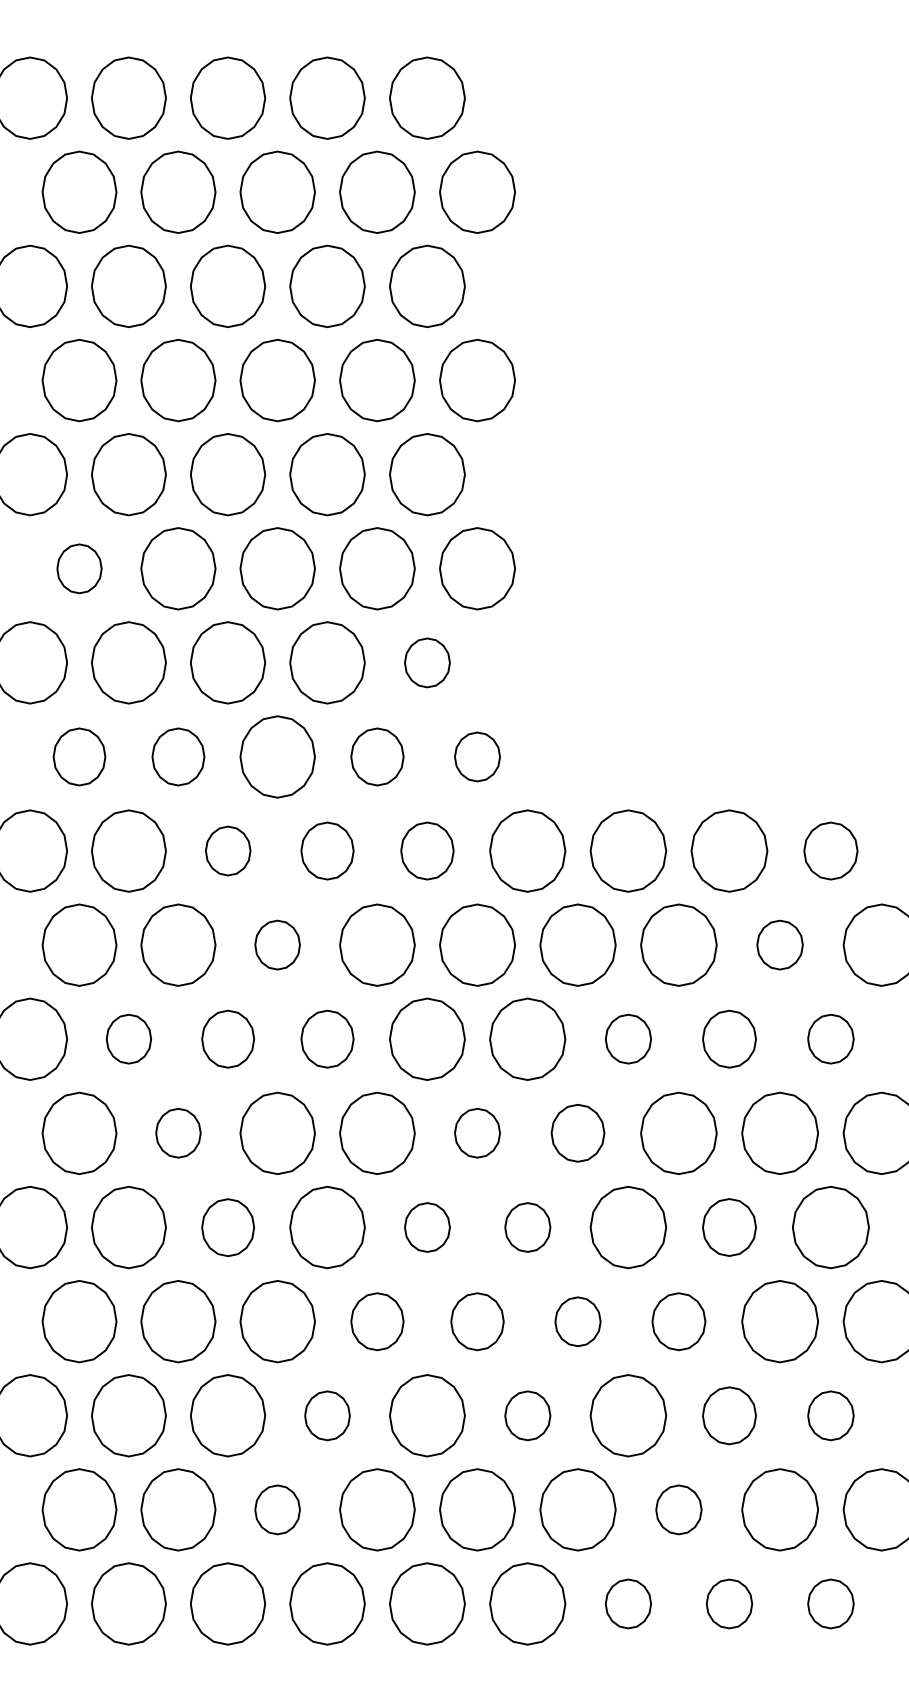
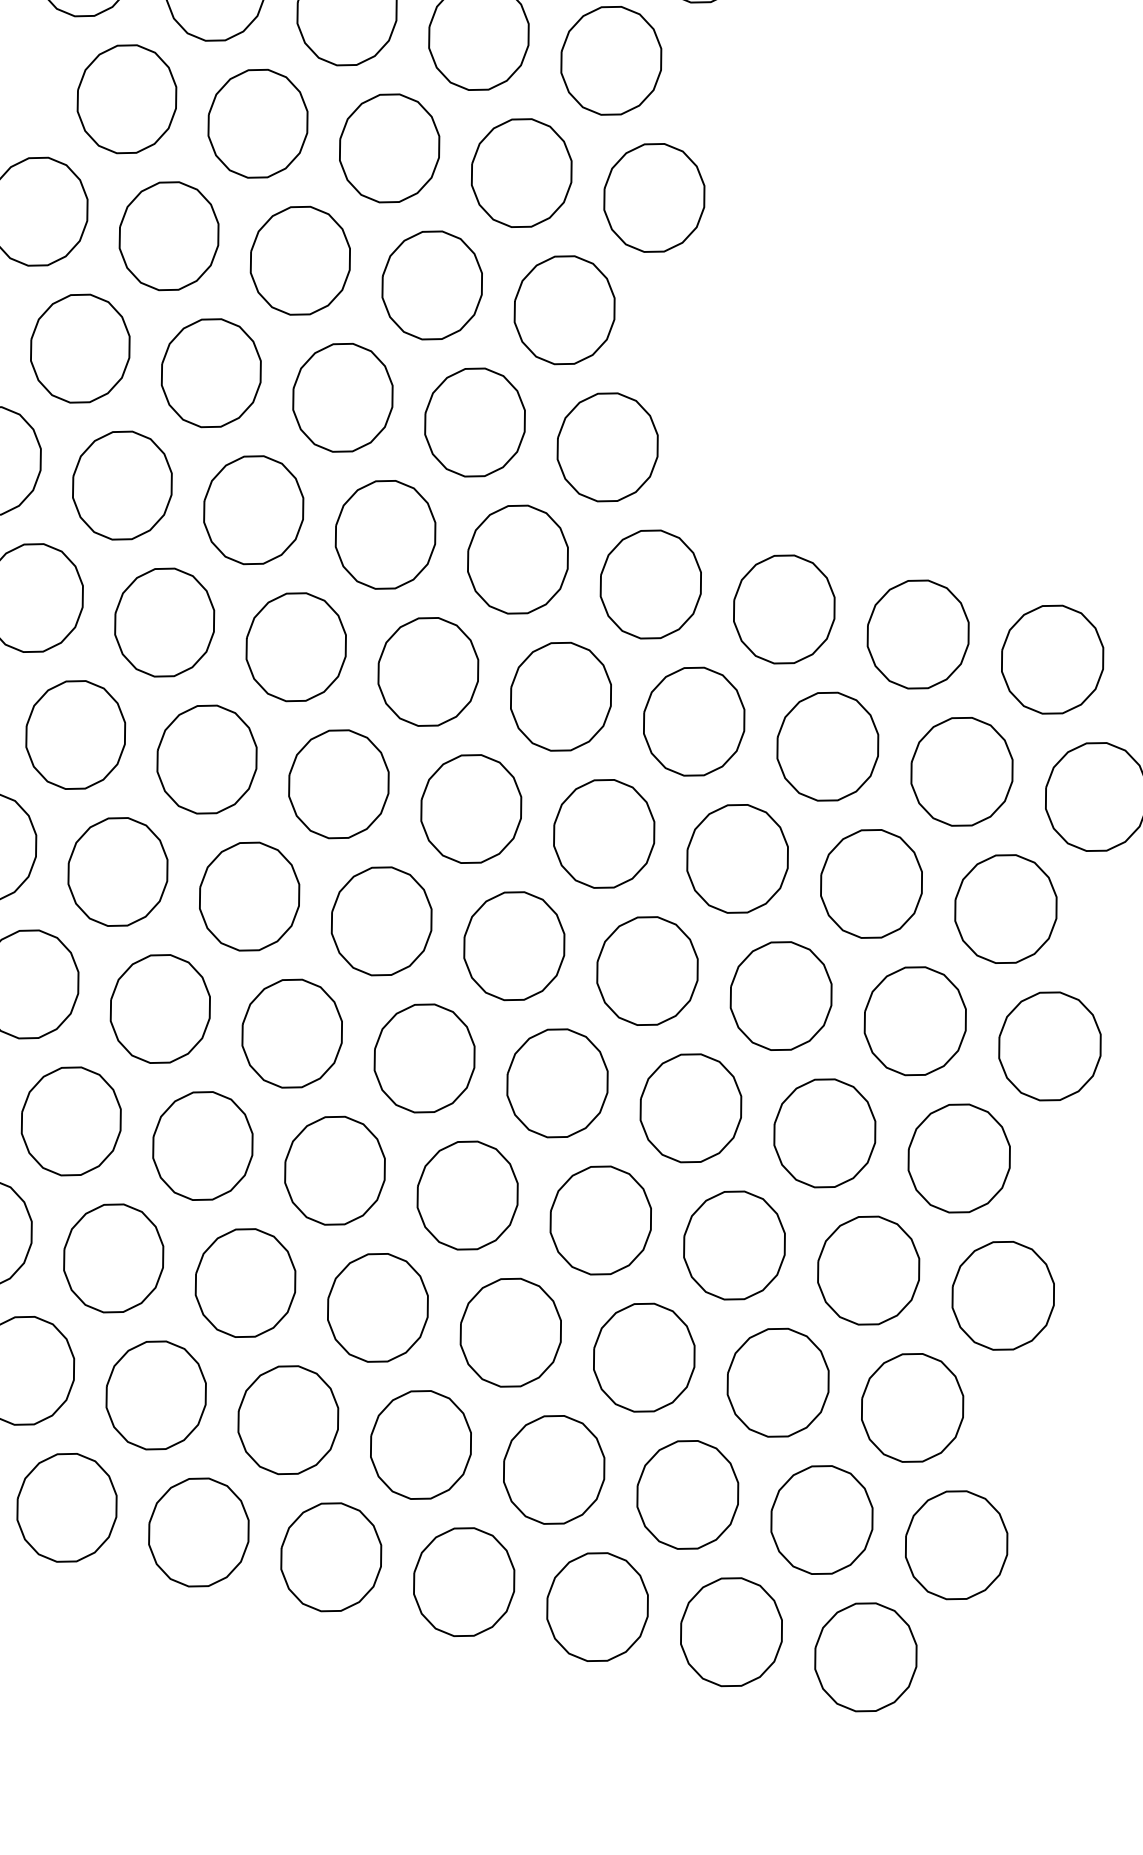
part: (79, 568) -> (127, 98), size x1.67
part: (427, 662) -> (564, 309), size x1.67
part: (79, 756) -> (80, 348), size x1.43
part: (178, 756) -> (211, 372), size x1.43
part: (377, 756) -> (475, 421), size x1.43
part: (477, 756) -> (607, 446), size x1.67
part: (228, 850) -> (254, 509), size x1.67
part: (327, 850) -> (385, 534), size x1.43
part: (427, 850) -> (518, 558), size x1.43
part: (830, 850) -> (1052, 658), size x1.43
part: (277, 944) -> (296, 646), size x1.67
part: (779, 944) -> (961, 770), size x1.67
part: (128, 1038) -> (75, 733), size x1.67
part: (228, 1038) -> (207, 758), size x1.43
part: (327, 1038) -> (339, 783), size x1.43
part: (628, 1038) -> (737, 857), size x1.67
part: (729, 1038) -> (871, 882), size x1.43
part: (830, 1038) -> (1005, 907), size x1.67
part: (178, 1132) -> (118, 870), size x1.67
part: (477, 1132) -> (514, 944), size x1.67
part: (577, 1132) -> (647, 969), size x1.43
part: (228, 1227) -> (161, 1009), size x1.43
part: (427, 1227) -> (424, 1058), size x1.67
part: (527, 1227) -> (557, 1083), size x1.67
part: (729, 1227) -> (824, 1133), size x1.43
part: (377, 1321) -> (335, 1170), size x1.43
part: (477, 1321) -> (467, 1195), size x1.43
part: (577, 1321) -> (600, 1220), size x1.67
part: (678, 1321) -> (734, 1245), size x1.43
part: (327, 1415) -> (245, 1282), size x1.67
part: (527, 1415) -> (510, 1332), size x1.67
part: (729, 1415) -> (778, 1382), size x1.43
part: (830, 1415) -> (912, 1407), size x1.67
part: (277, 1509) -> (156, 1394), size x1.67
part: (678, 1509) -> (687, 1494), size x1.67
part: (628, 1603) -> (597, 1606), size x1.67
part: (729, 1603) -> (731, 1631), size x1.67
part: (830, 1603) -> (865, 1656), size x1.67

